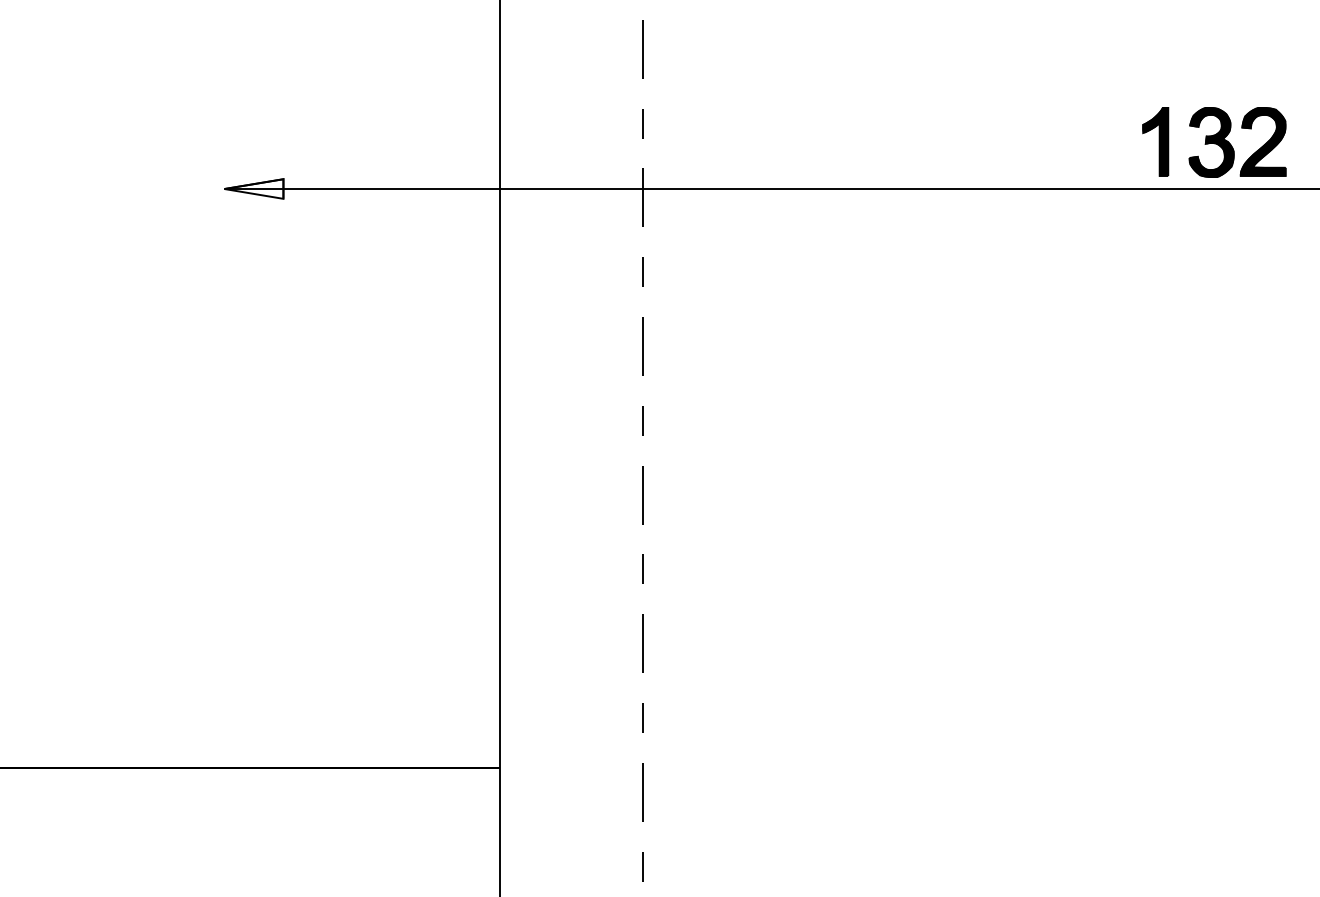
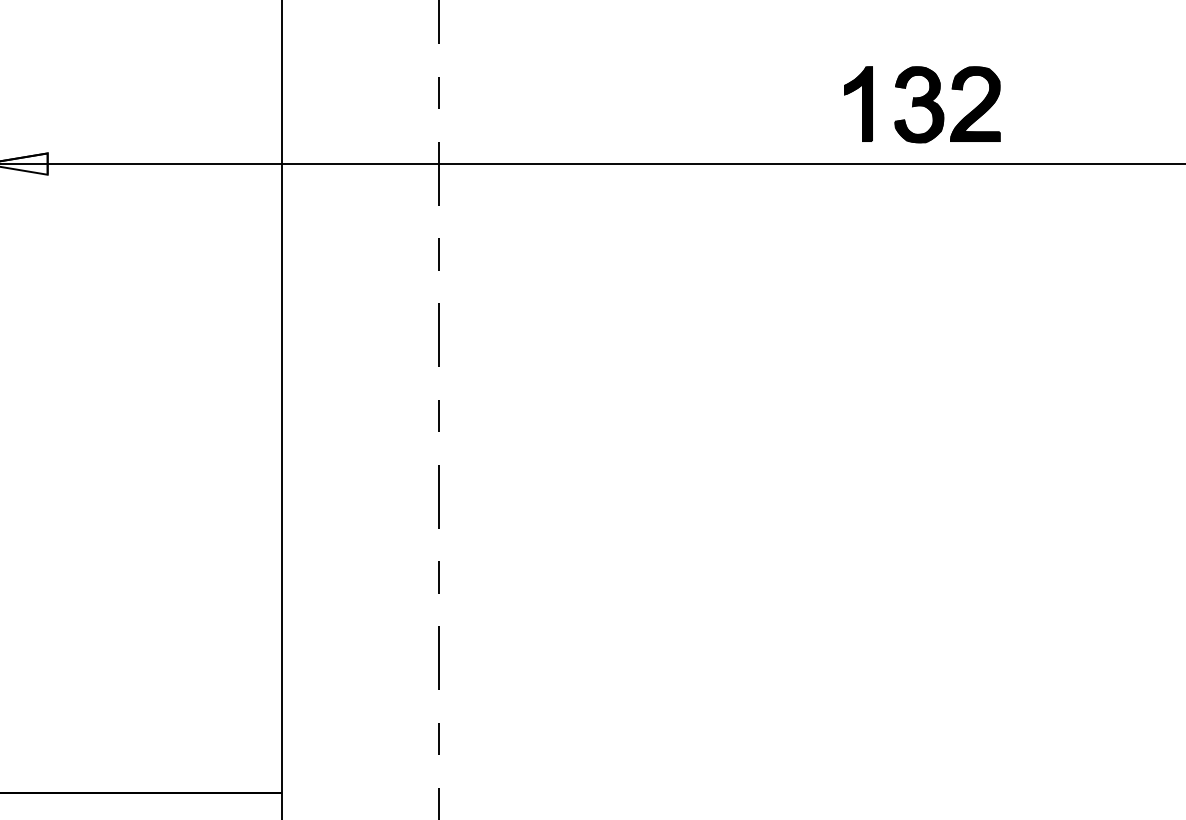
part: (1214, 142) -> (922, 104), moved

